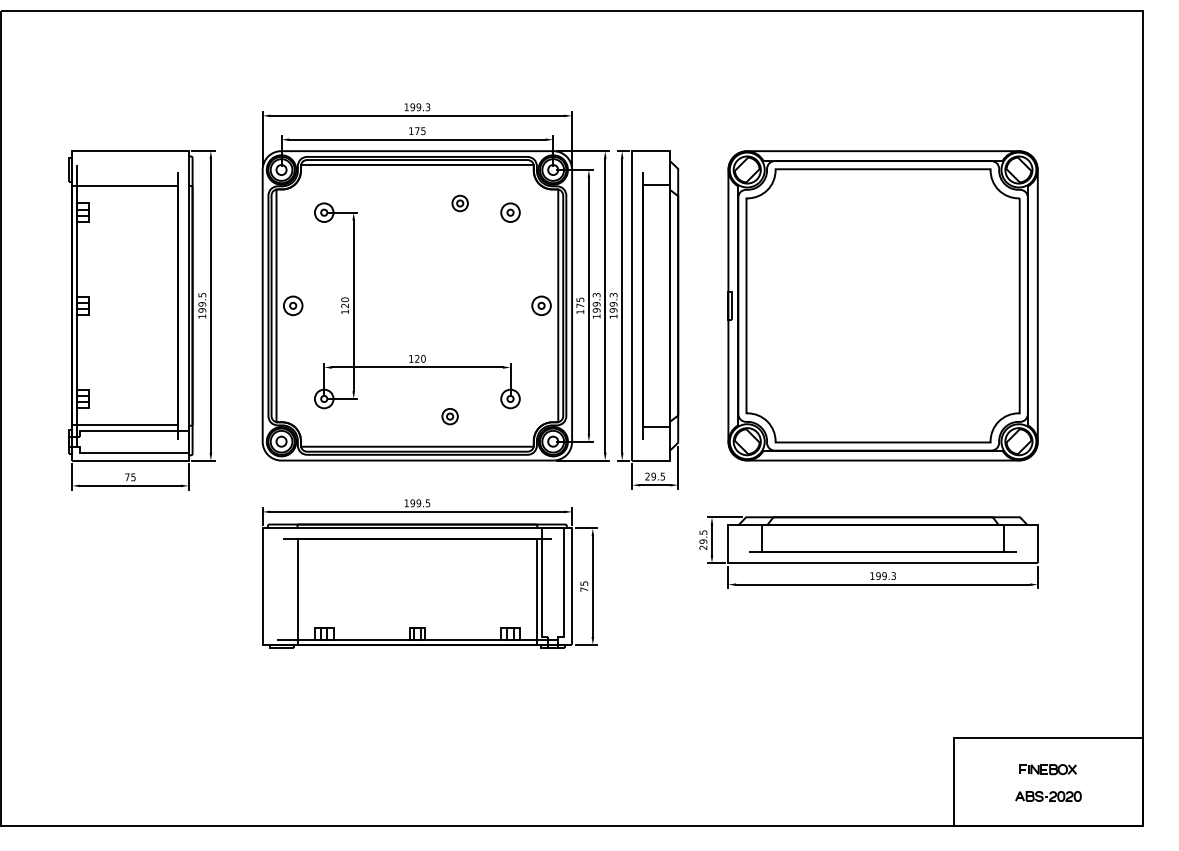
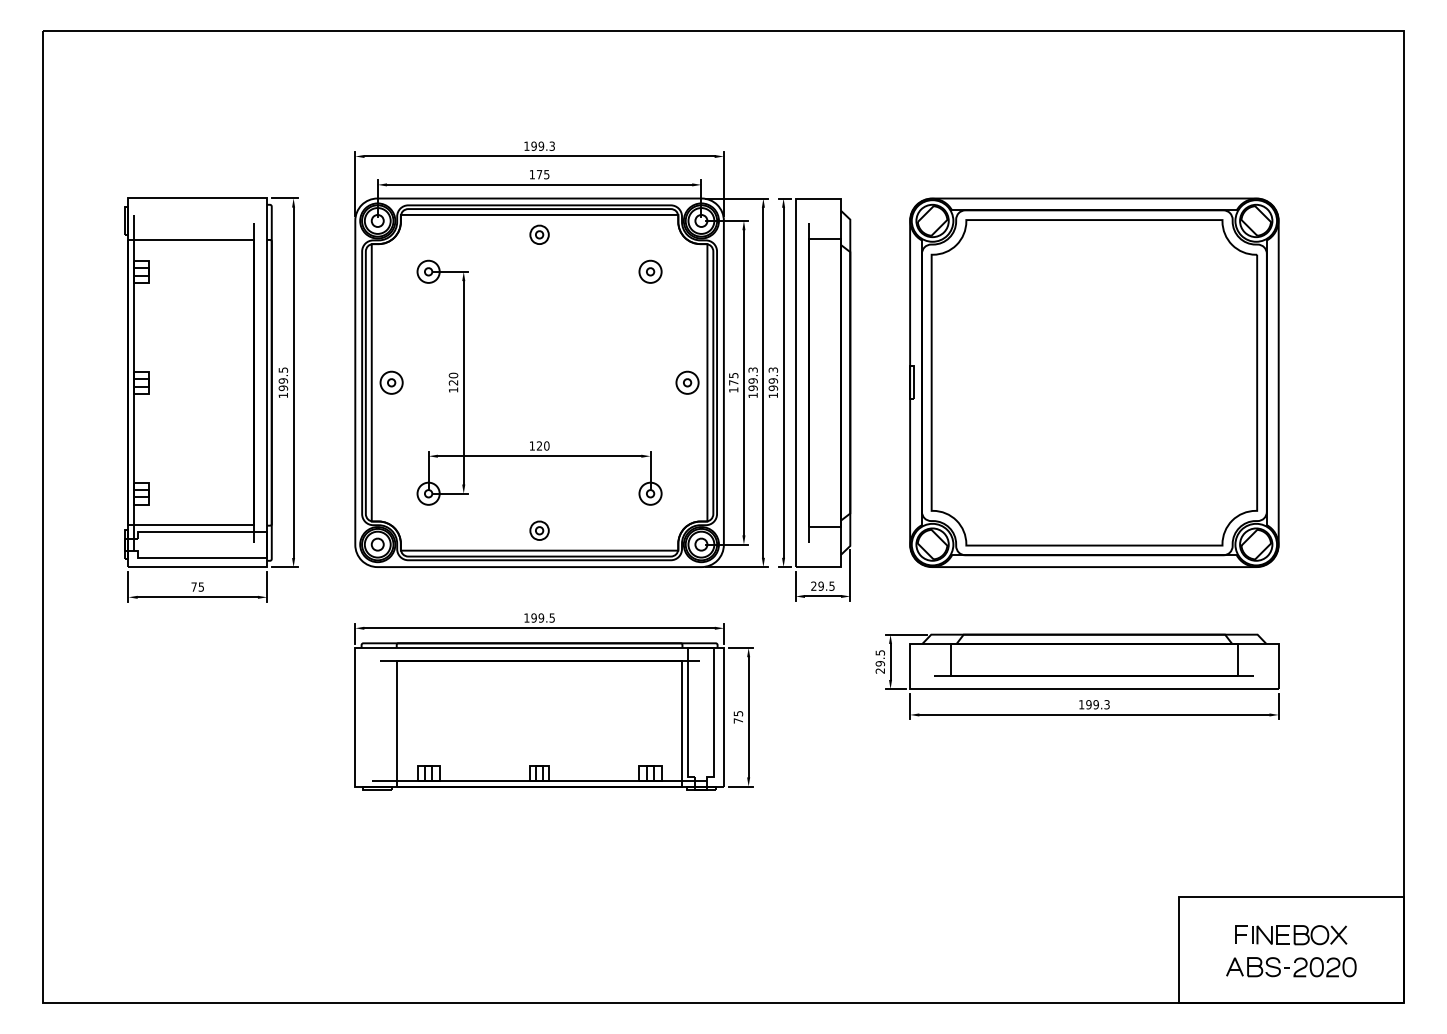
part: (460, 203) -> (539, 234), moved
part: (450, 416) -> (539, 530), moved
part: (1048, 769) -> (1291, 935), size x1.67
part: (1048, 796) -> (1291, 967), size x1.67

